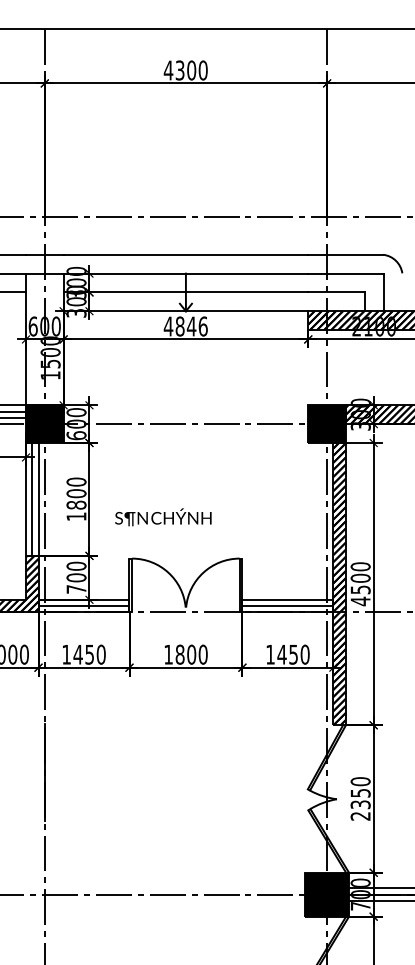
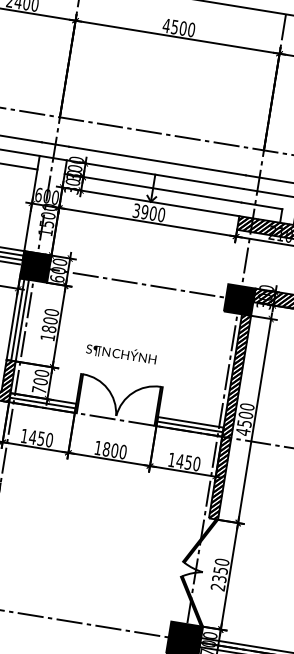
text: (180, 69) -> (175, 26), 4300 -> 4500
text: (185, 326) -> (148, 212), 4846 -> 3900
text: (163, 517) -> (121, 353), moved

